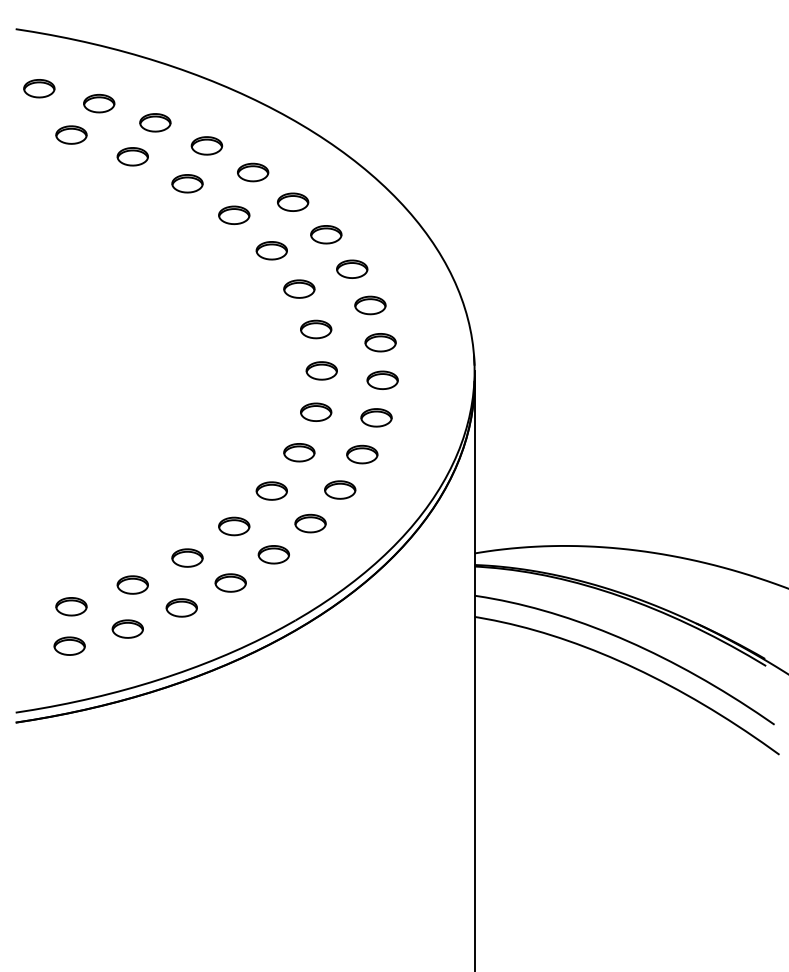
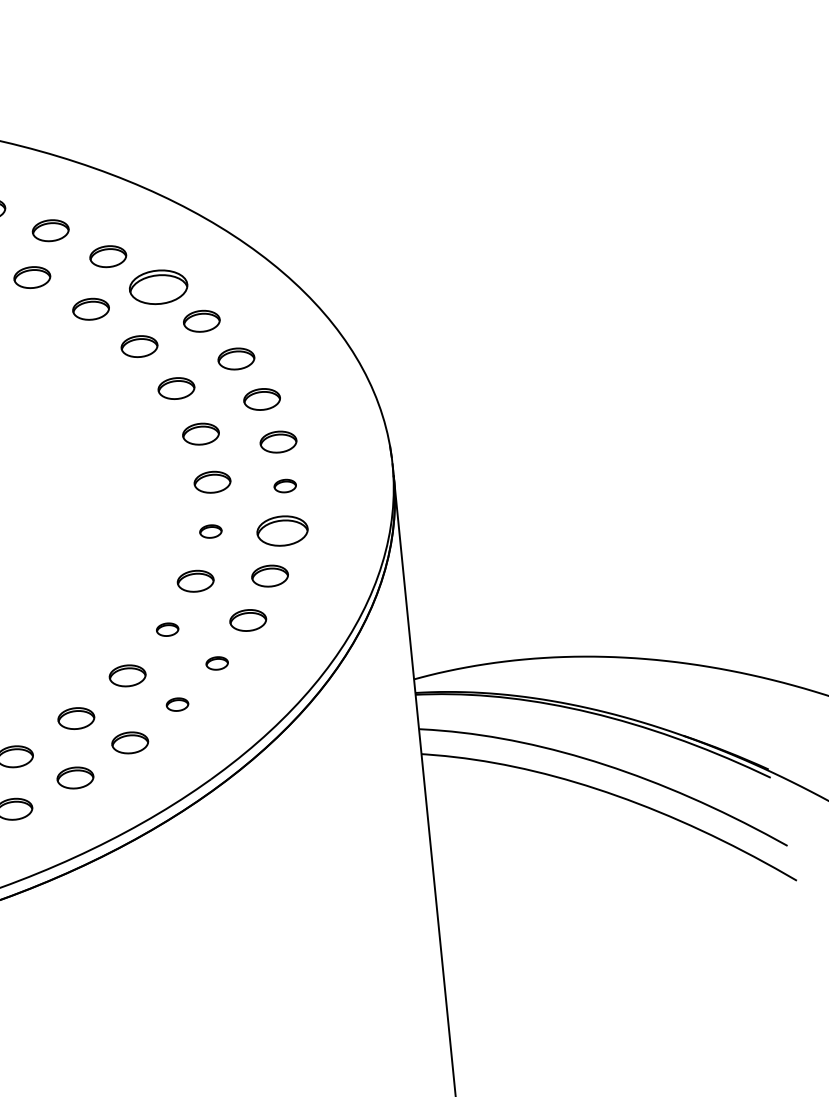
part: (293, 201) -> (159, 286), size x1.6
part: (382, 379) -> (285, 485), size x0.6
part: (316, 411) -> (211, 530), size x0.6
part: (376, 417) -> (282, 530), size x1.4
part: (271, 490) -> (167, 629), size x0.6
part: (310, 523) -> (217, 663), size x0.6
part: (273, 554) -> (177, 704), size x0.6

